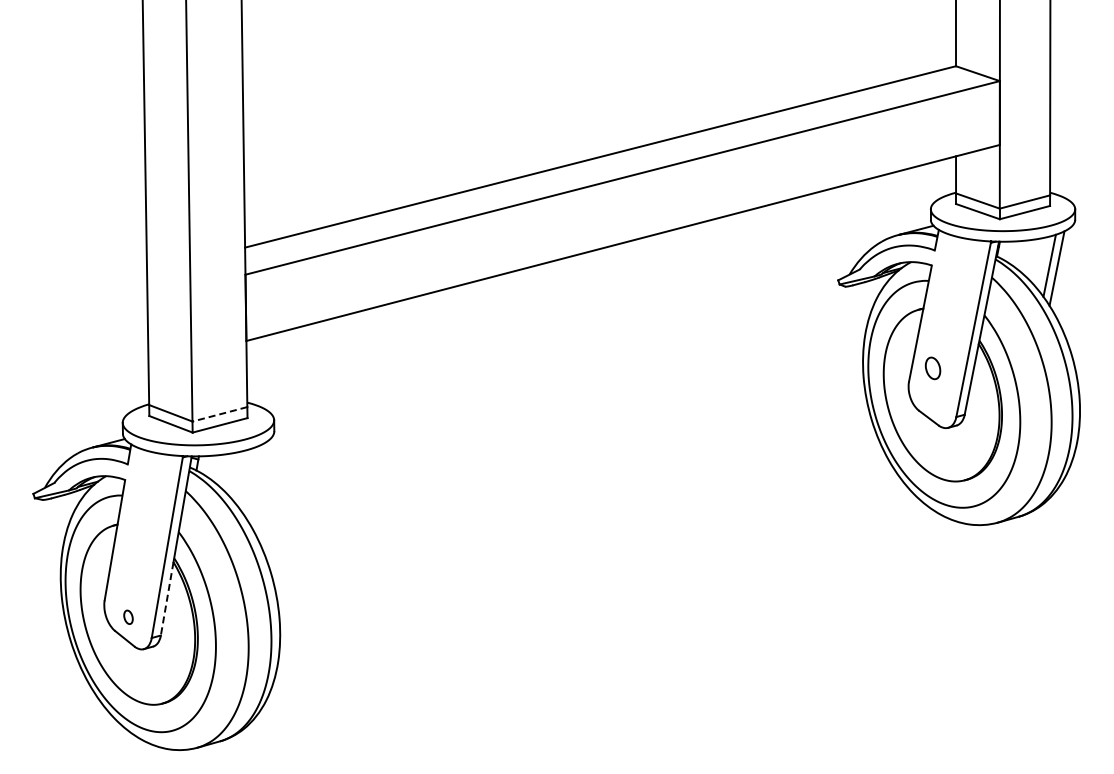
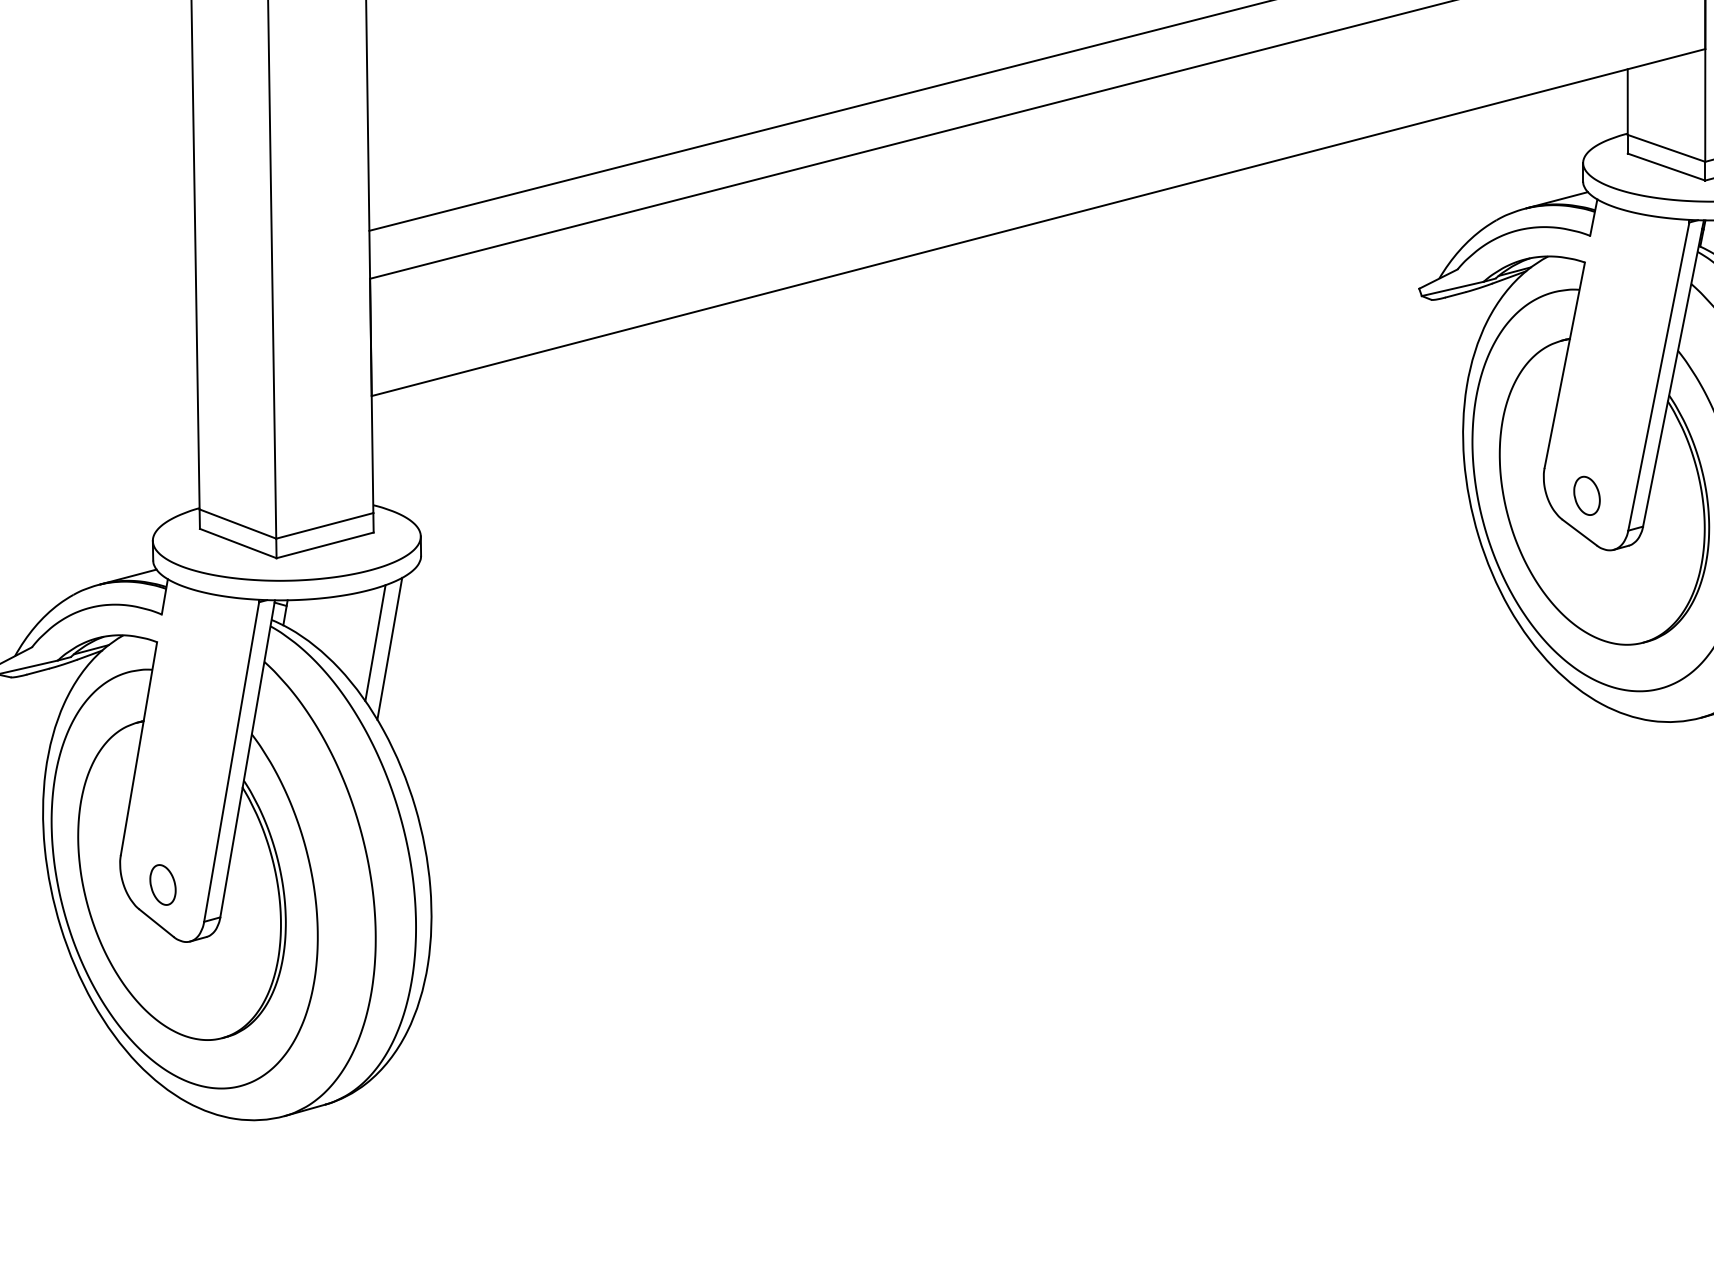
part: (932, 368) -> (1586, 496), moved
line: (219, 414) -> (324, 526), dashed -> solid
line: (248, 480) -> (375, 643), added
line: (256, 483) -> (389, 648), added
line: (167, 599) -> (232, 853), dashed -> solid
part: (128, 617) -> (163, 885), size x1.67

